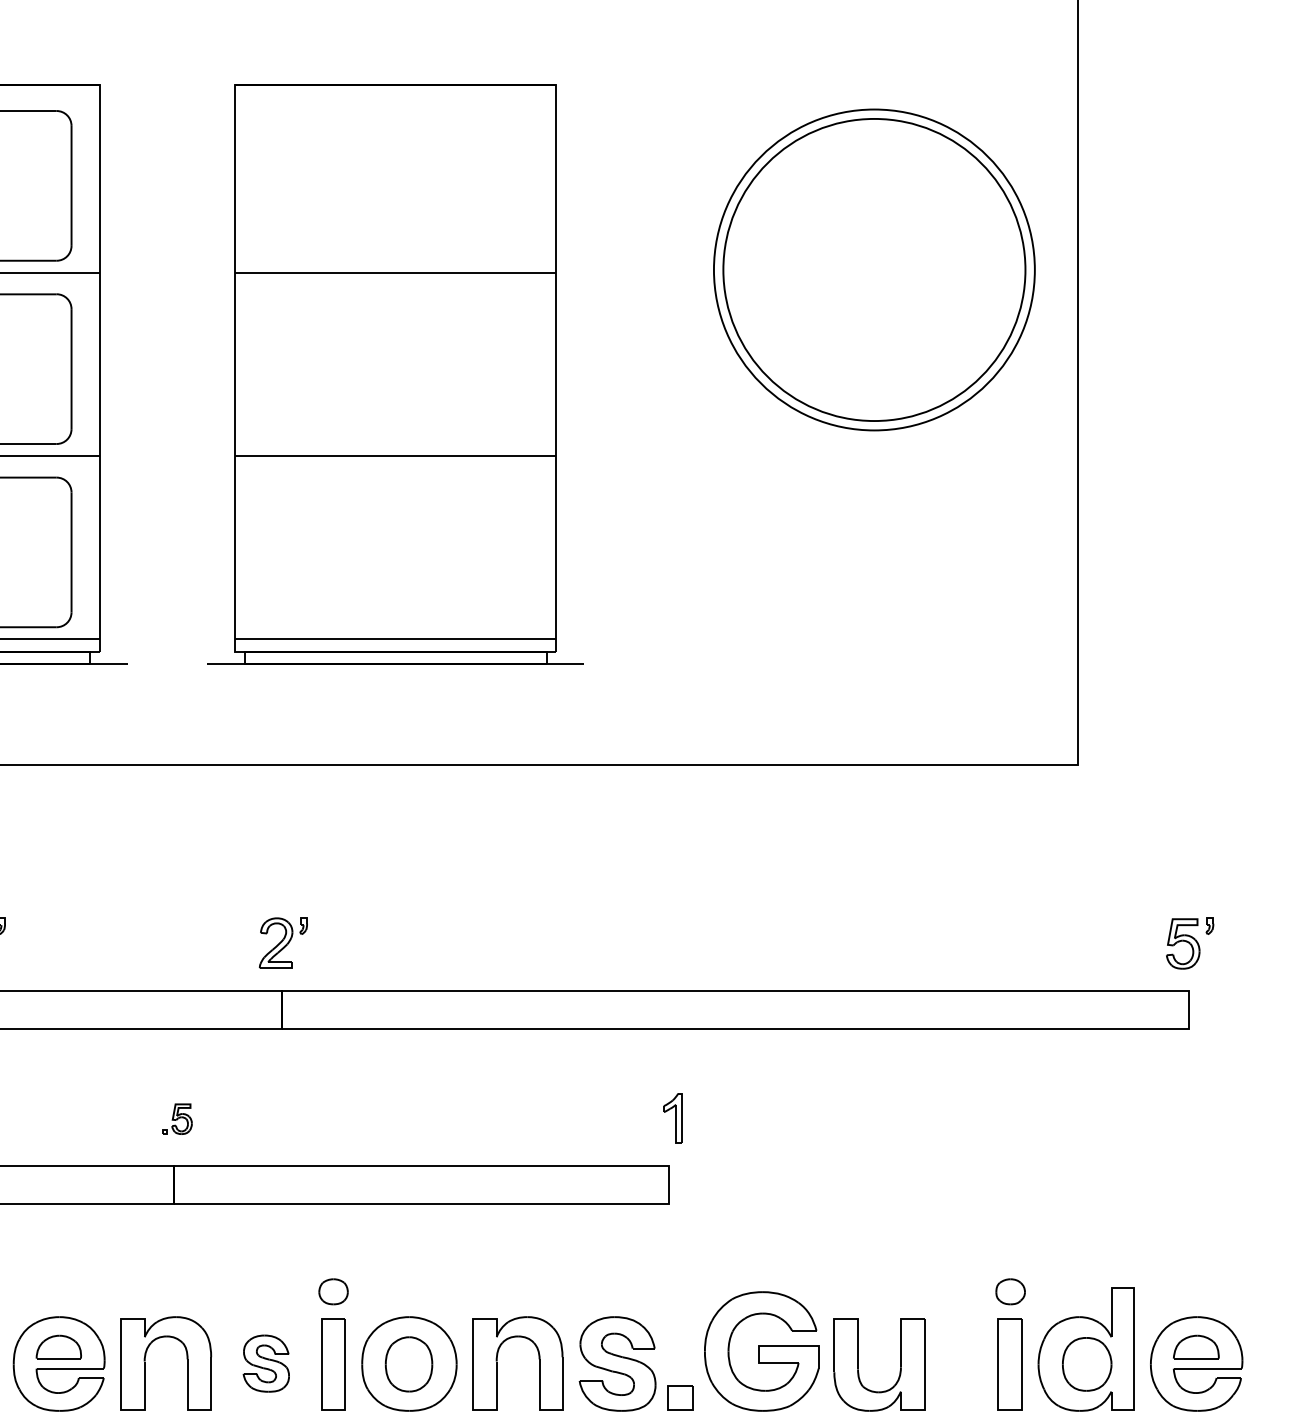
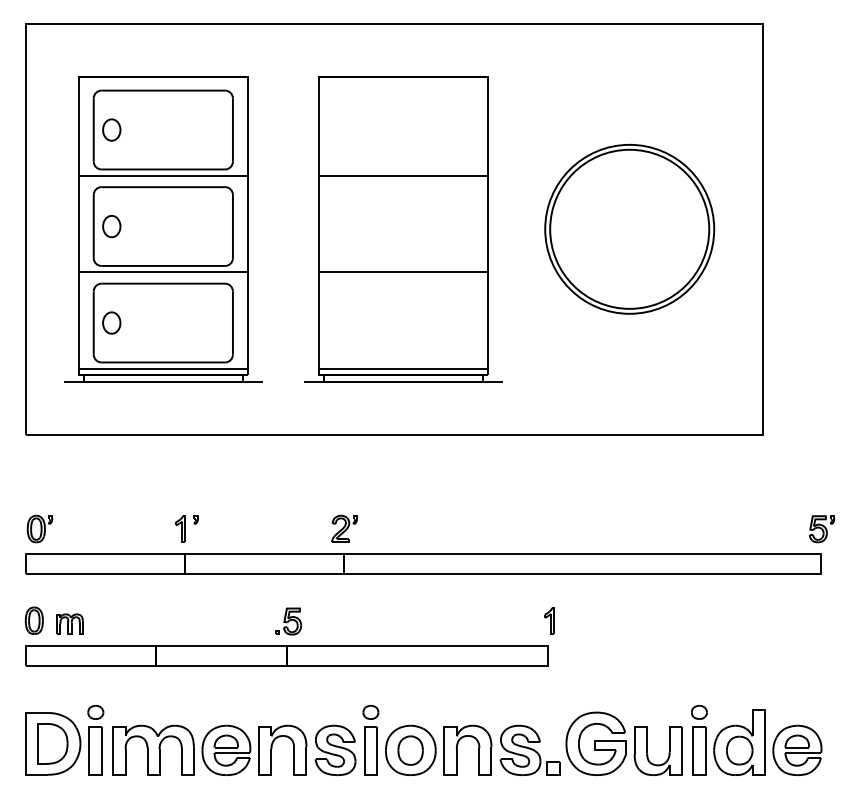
part: (874, 270) -> (629, 229), moved
part: (177, 1119) -> (288, 621), size x1.67
part: (1118, 1345) -> (756, 740), moved
part: (266, 1362) -> (335, 749), size x1.67

